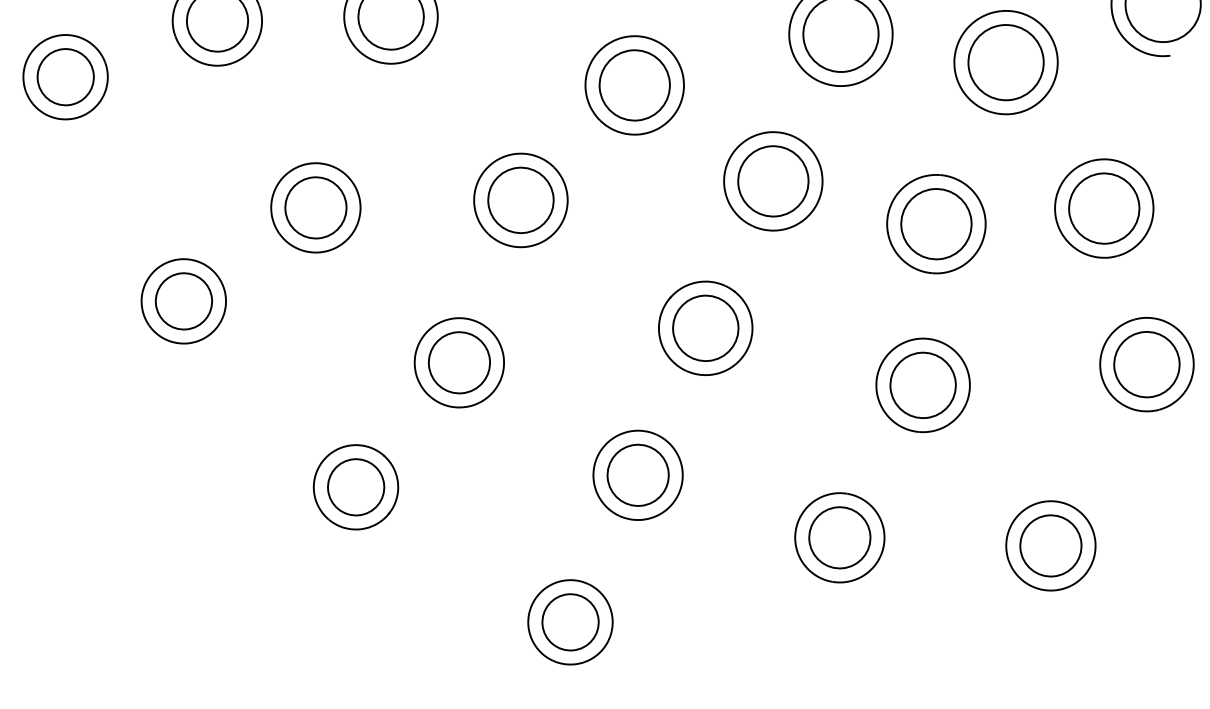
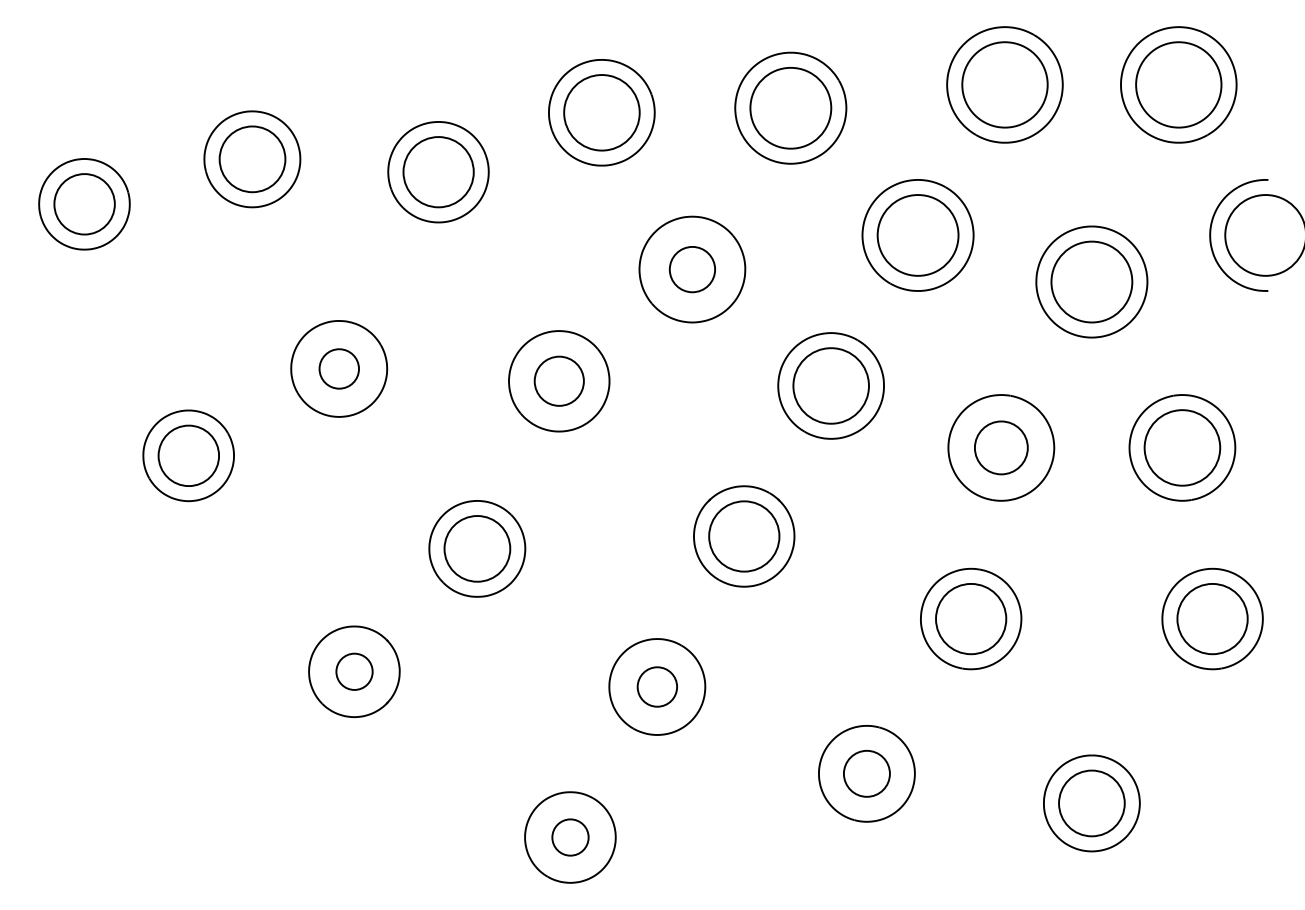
circle: (634, 85) -> (692, 269), size x0.6
circle: (521, 200) -> (559, 381), size x0.7
circle: (316, 207) -> (339, 368), size x0.6
circle: (936, 223) -> (1001, 447), size x0.7
circle: (638, 474) -> (657, 686), size x0.6
circle: (356, 487) -> (354, 671), size x0.6
circle: (839, 537) -> (866, 773), size x0.7
circle: (570, 622) -> (570, 837), size x0.6

